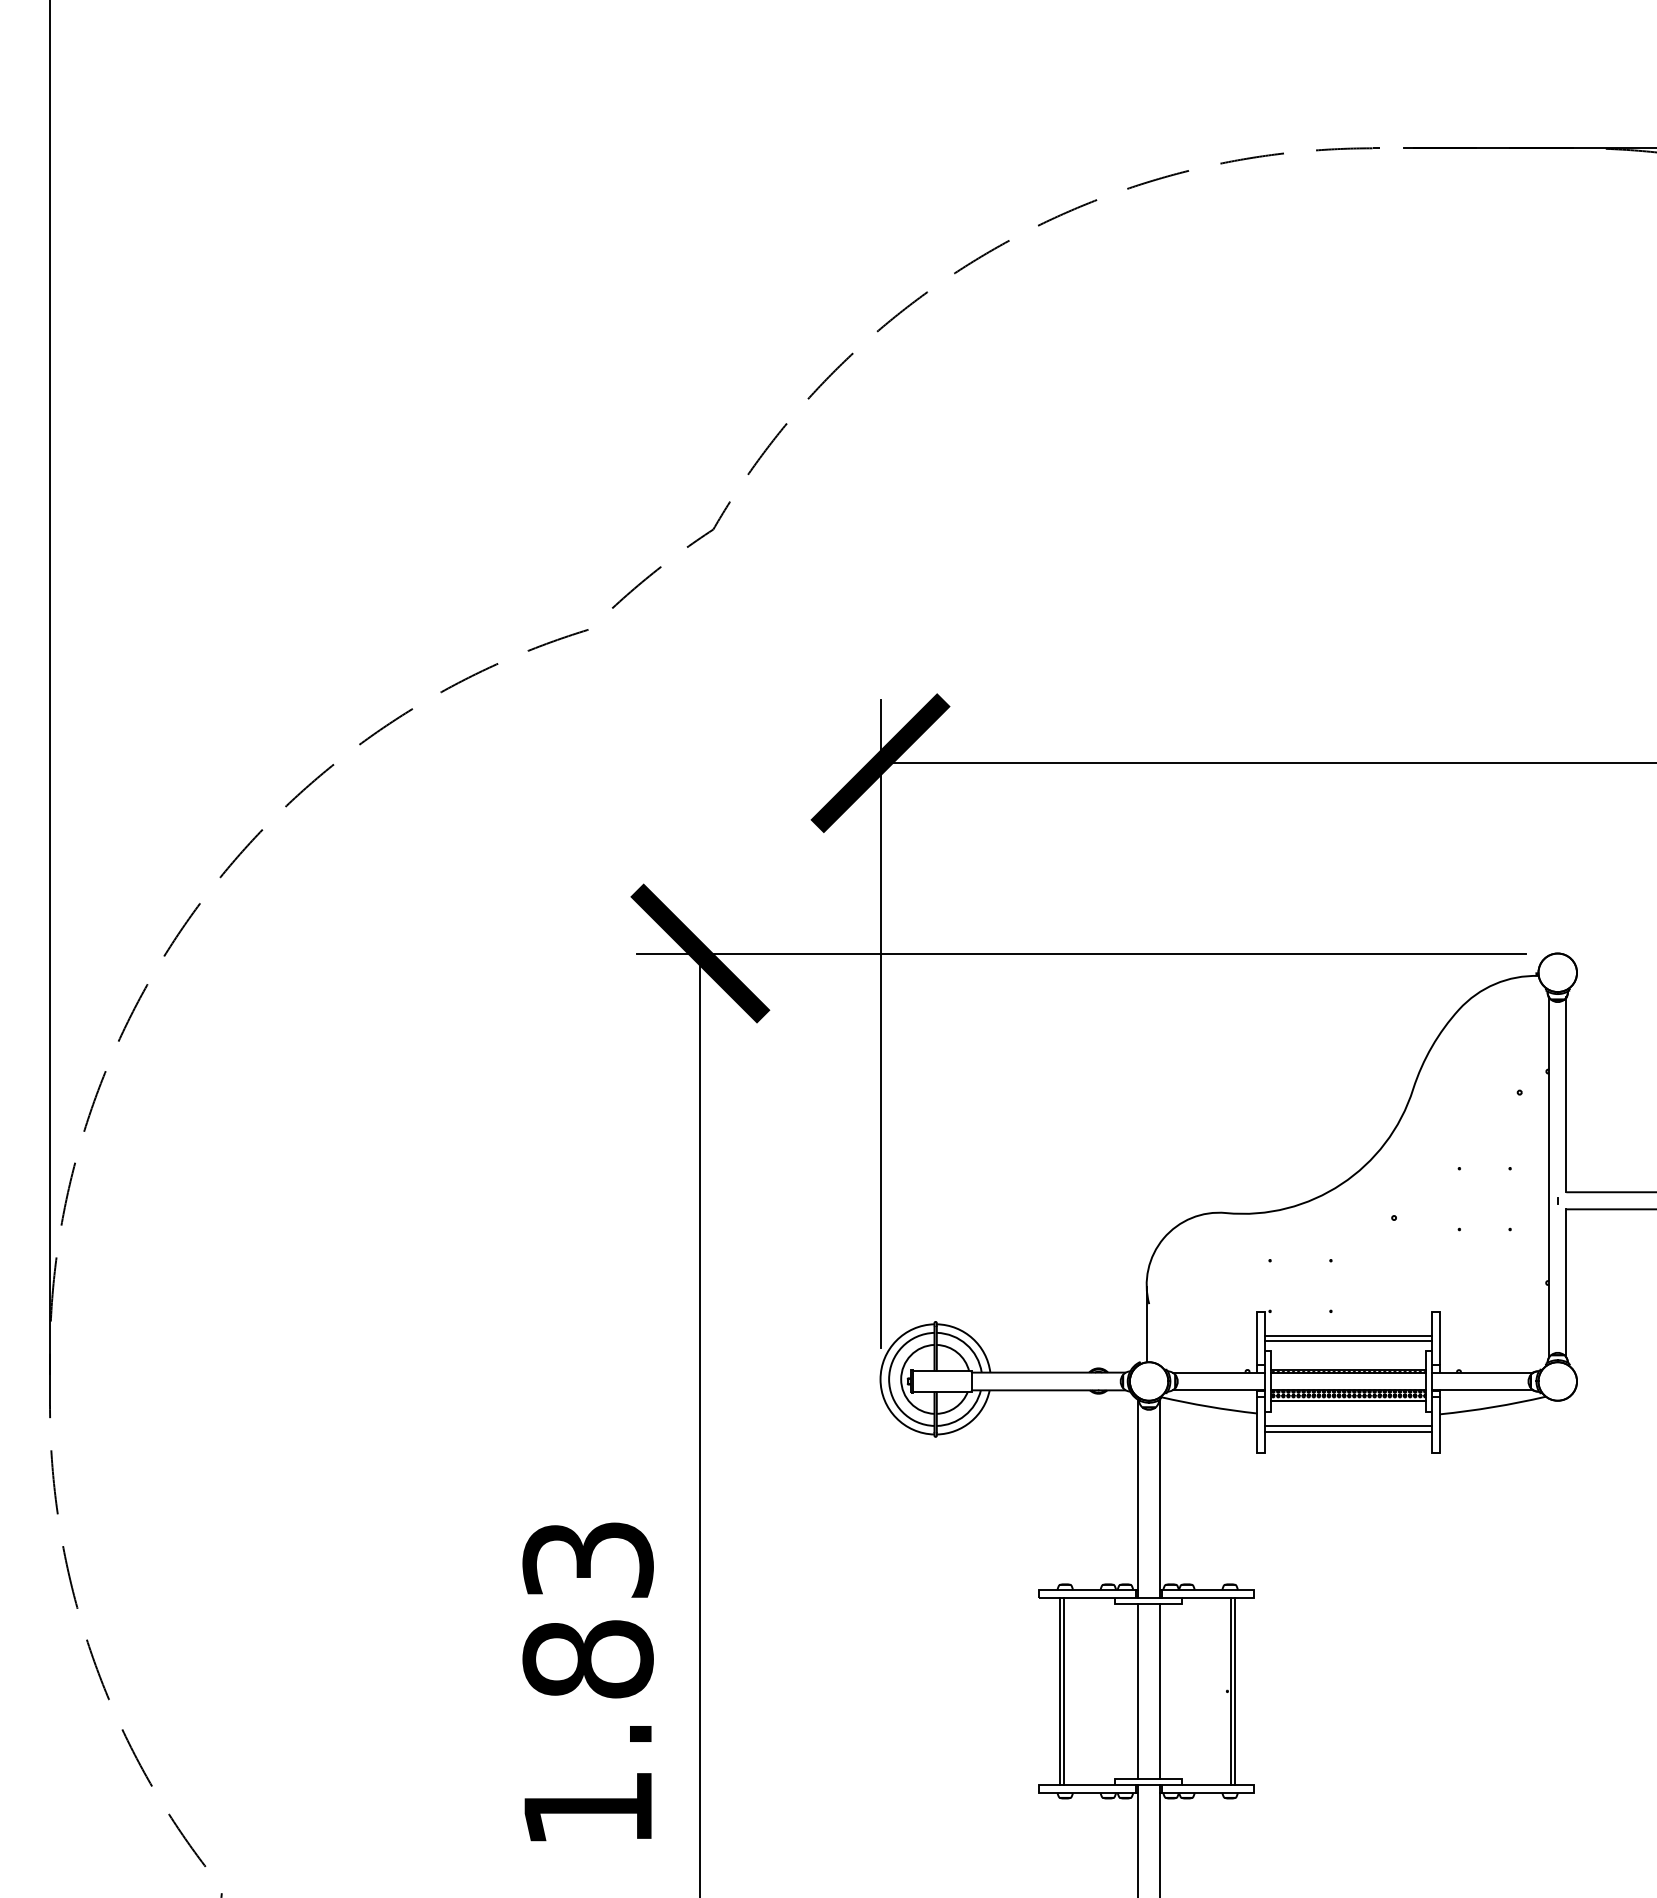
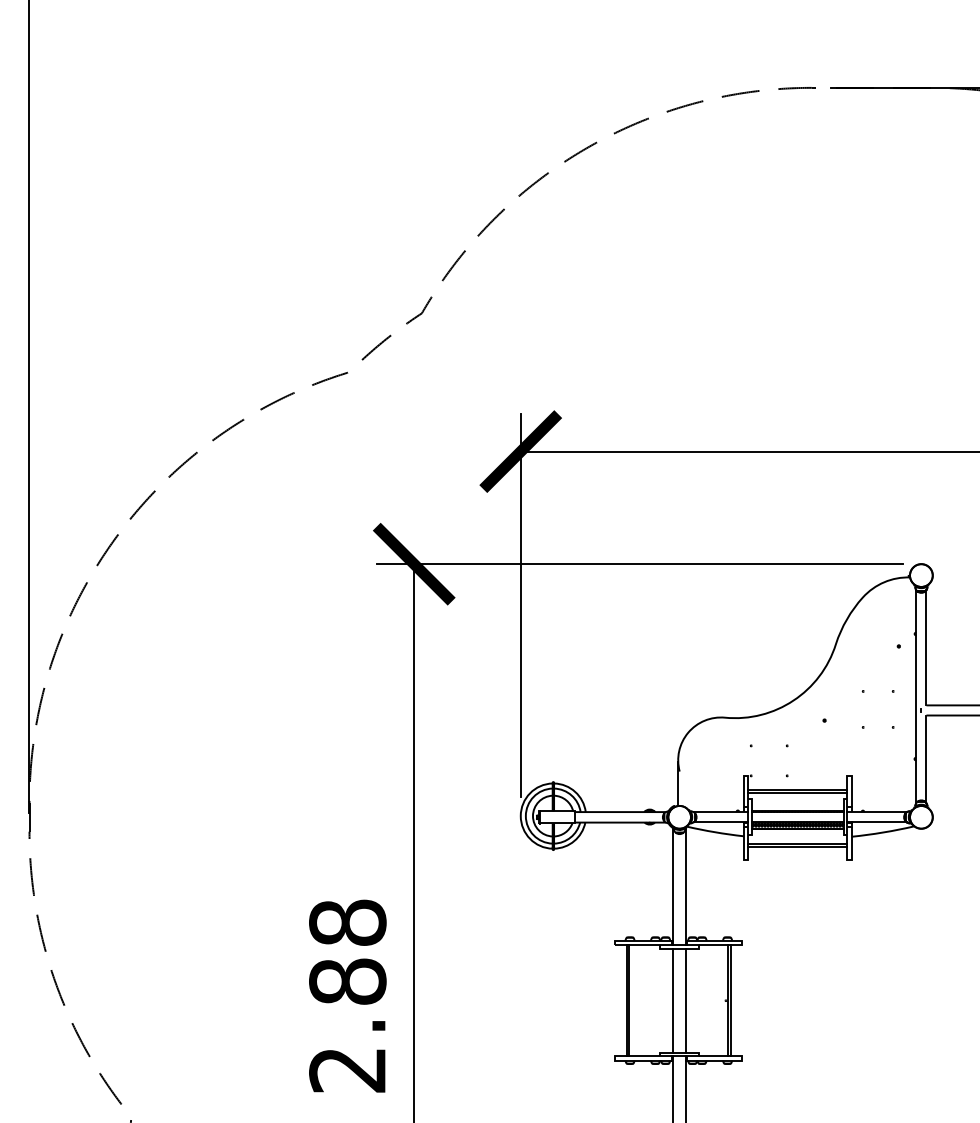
text: (587, 1682) -> (347, 995), 1.83 -> 2.88

